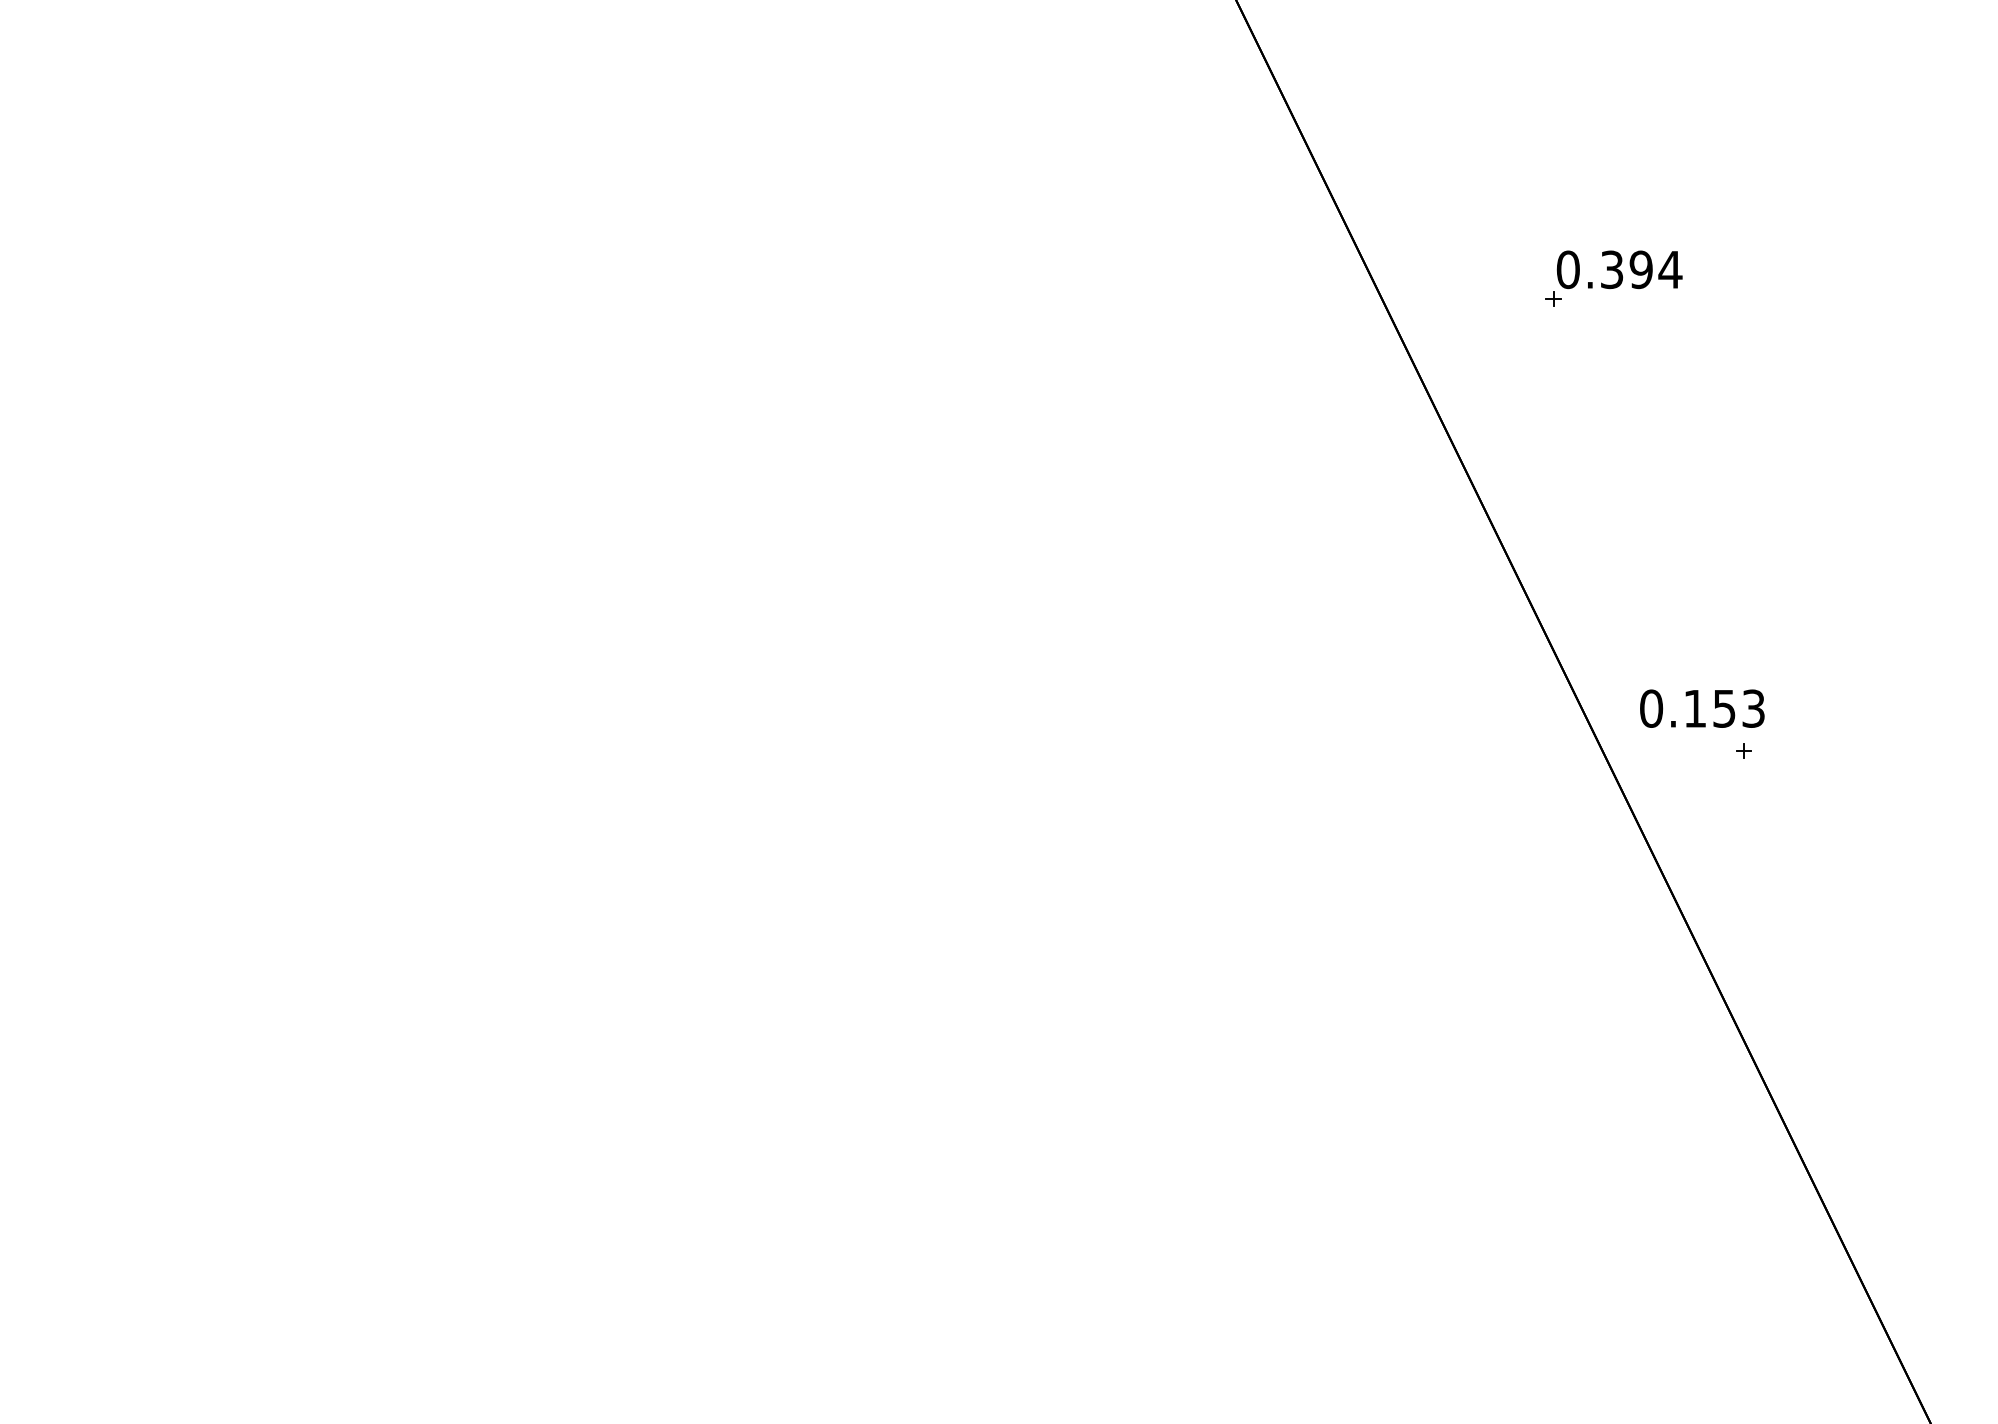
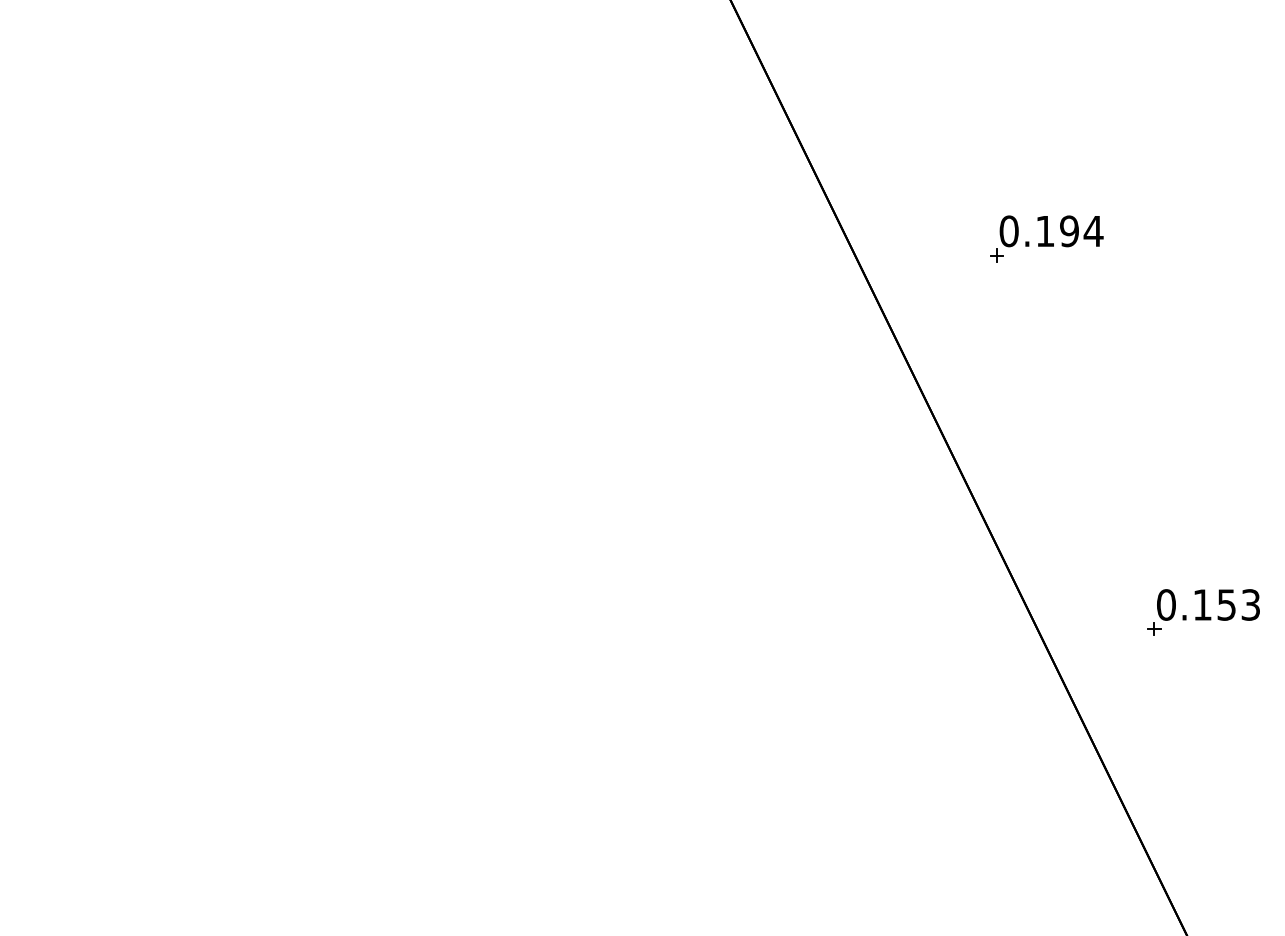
text: (1612, 269) -> (1045, 231), 0.394 -> 0.194
text: (1702, 708) -> (1208, 604), moved

